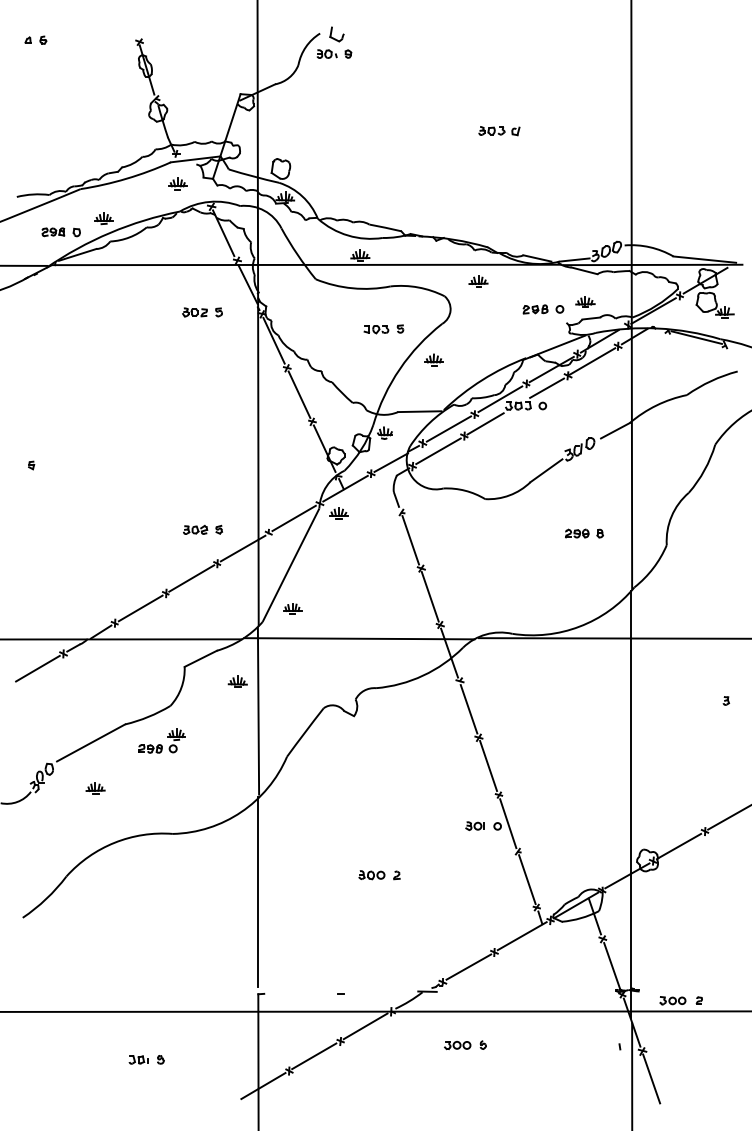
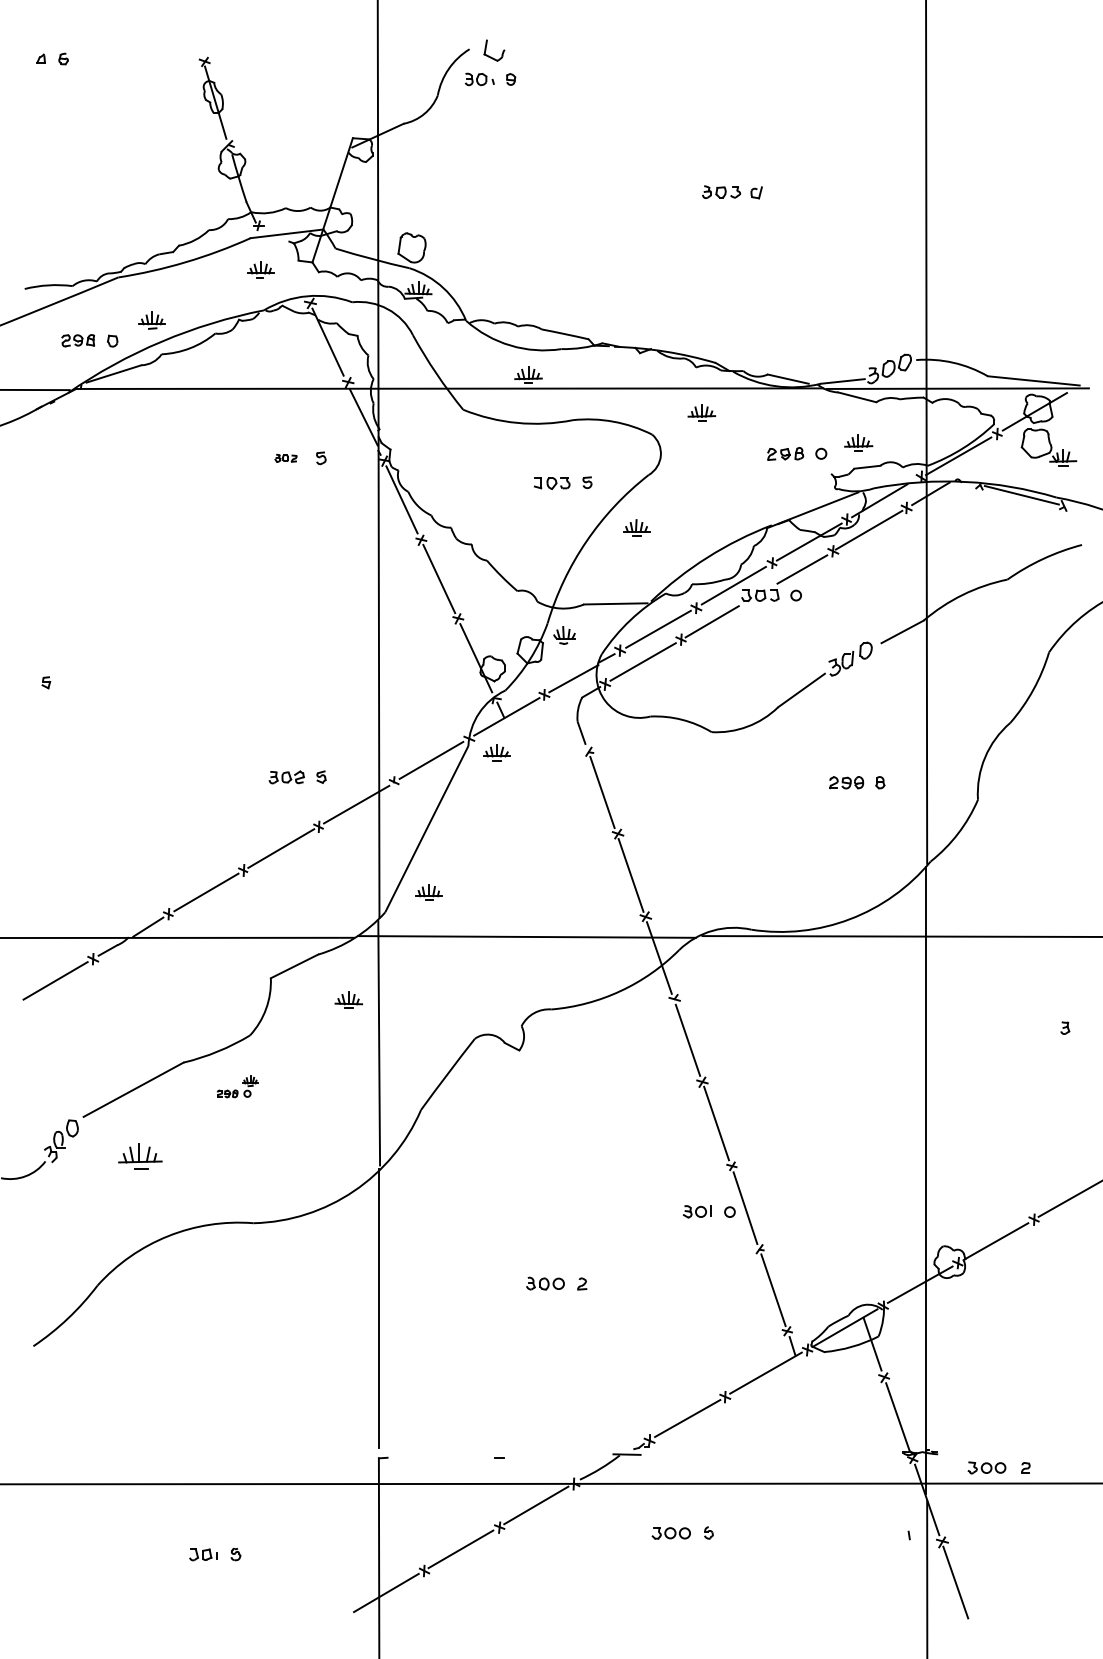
part: (194, 312) -> (285, 458), size x0.6
part: (161, 740) -> (236, 1086), size x0.6
part: (95, 788) -> (140, 1156), size x1.6

